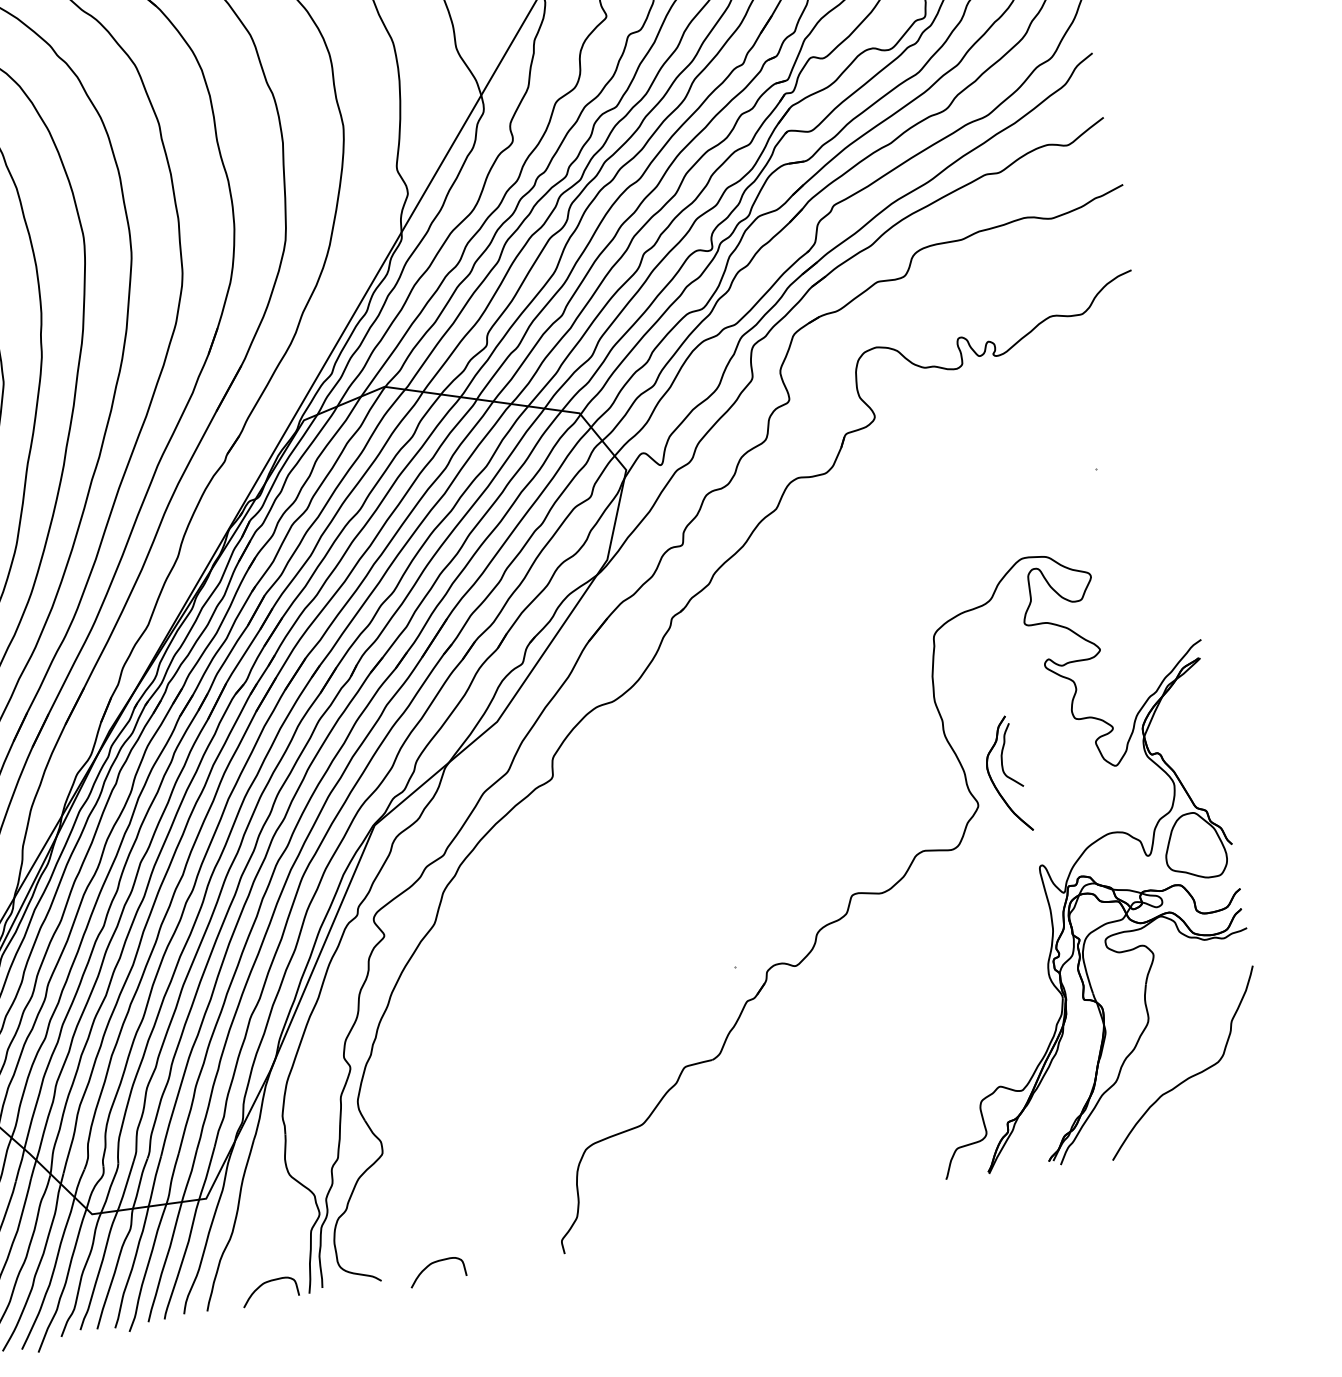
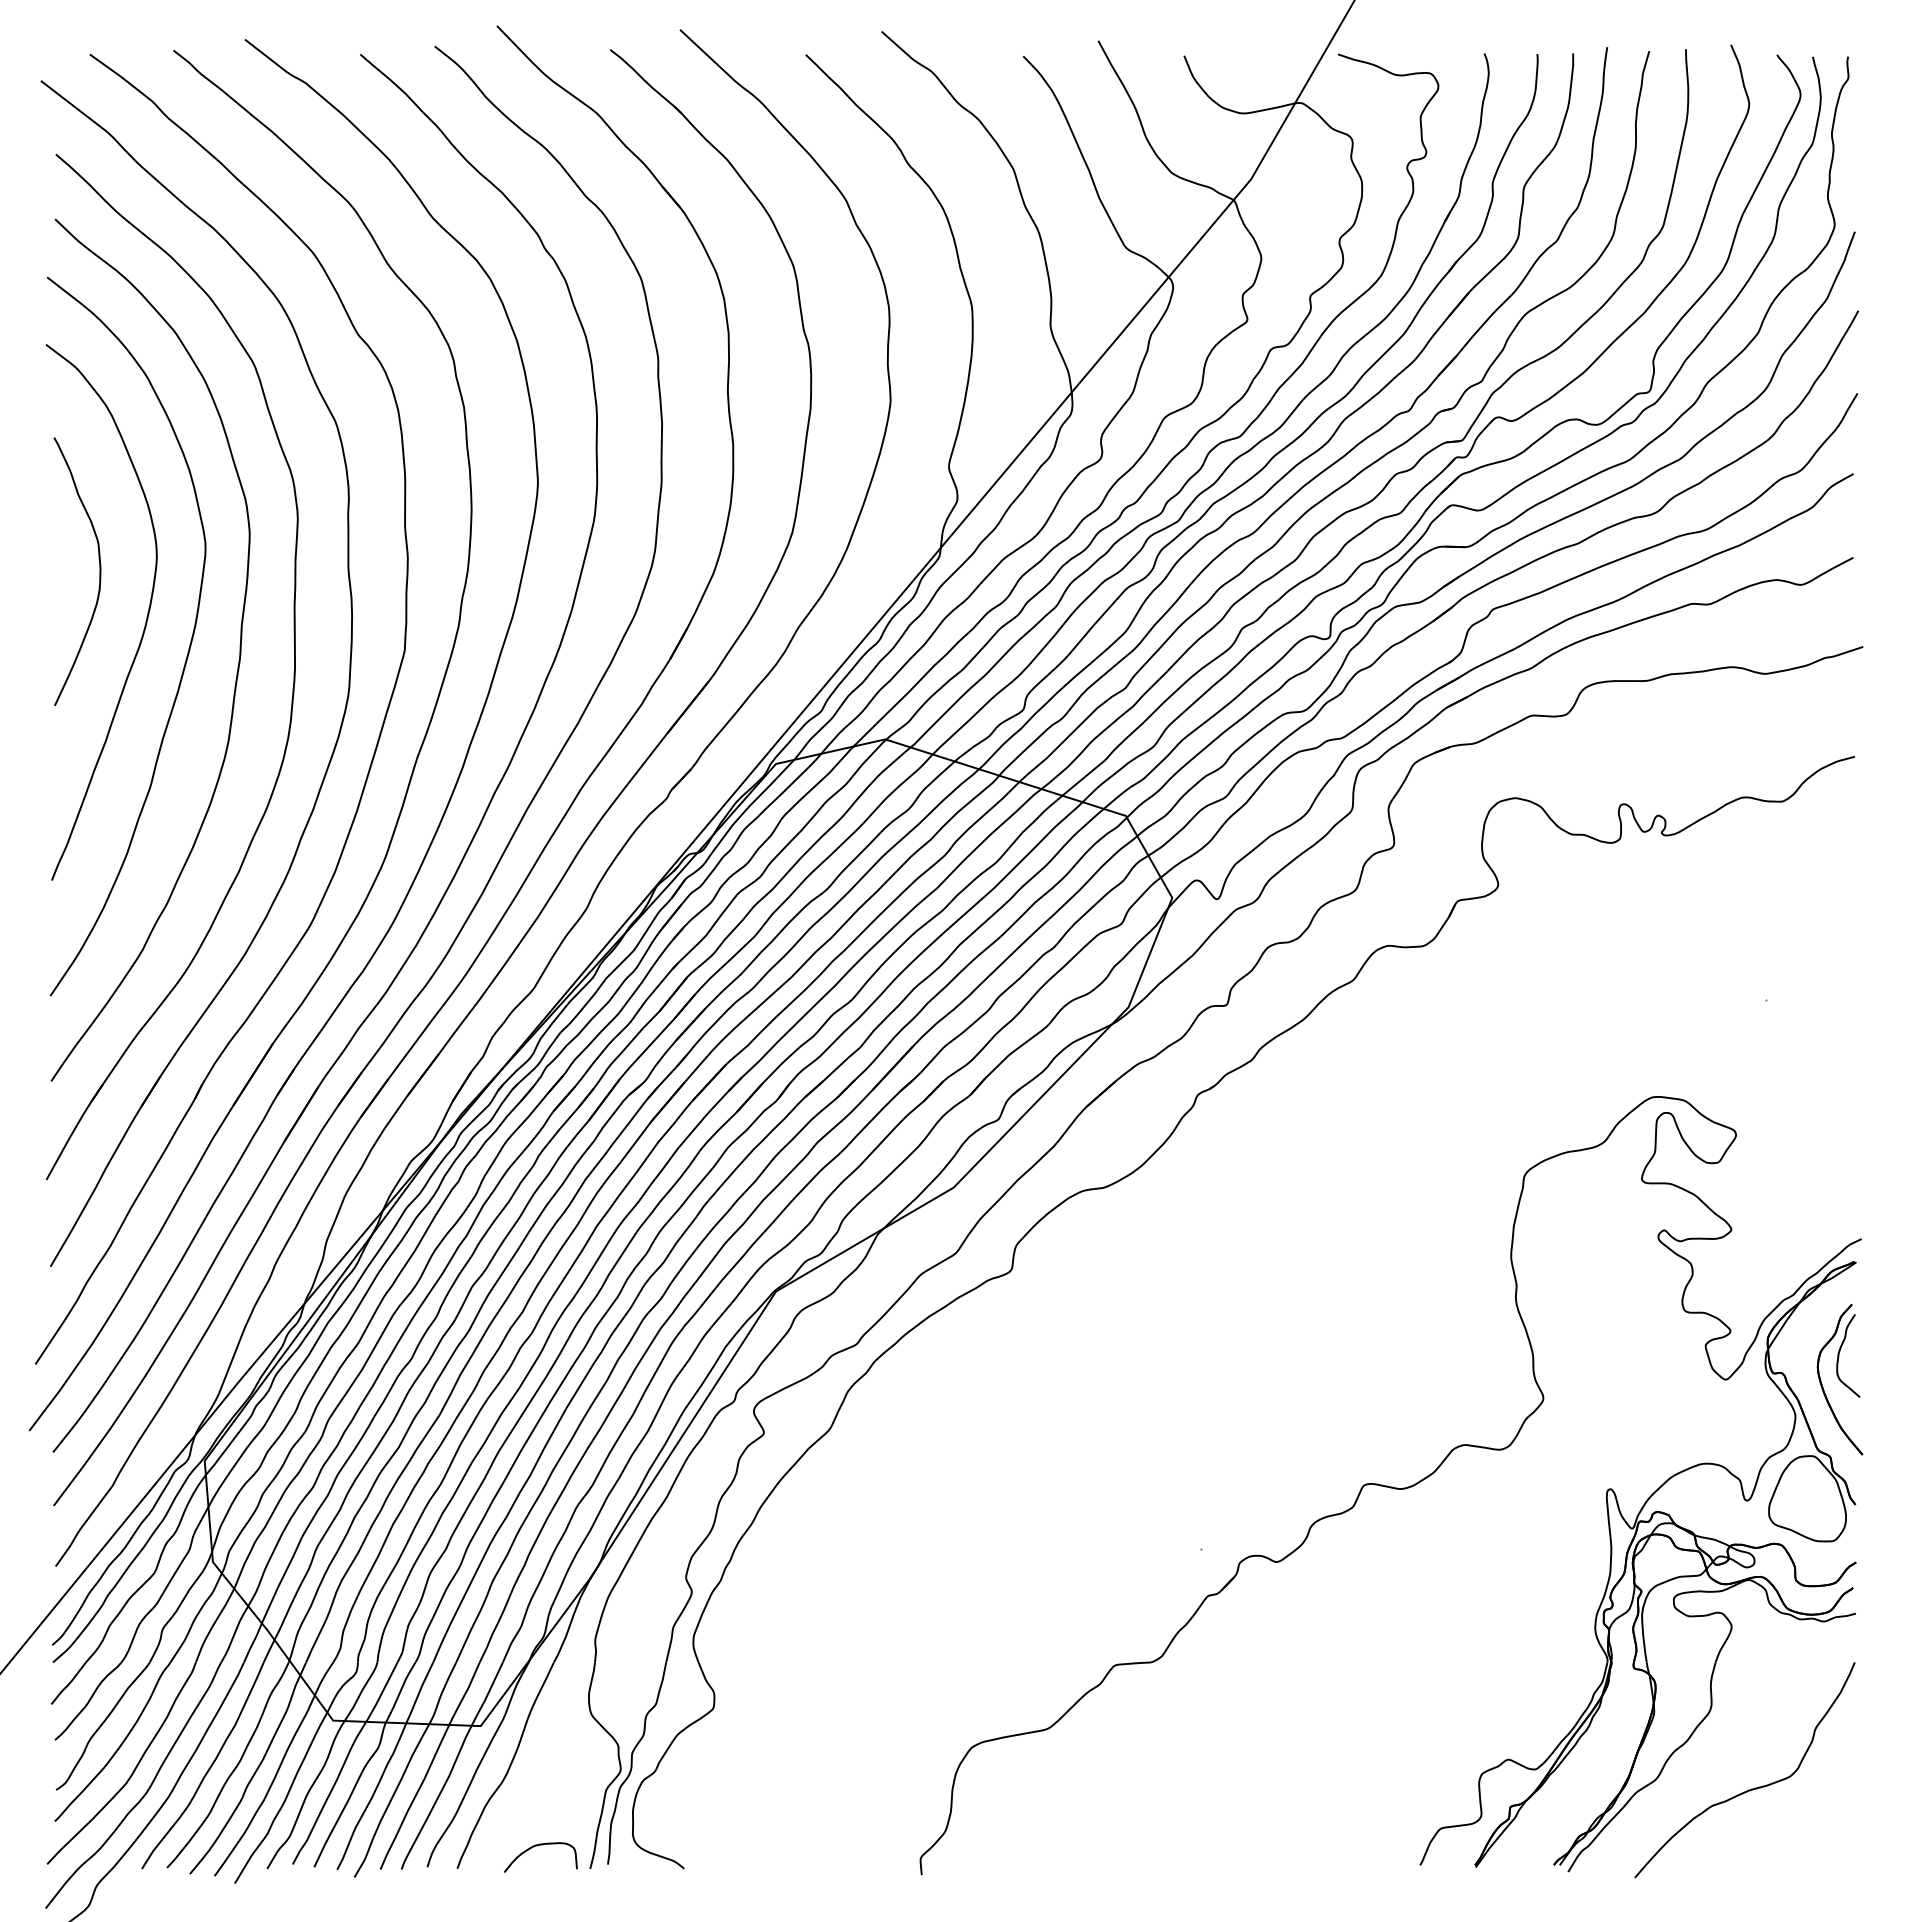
part: (1005, 775) -> (1839, 1379), moved
curve: (433, 1263) -> (753, 1858), removed

